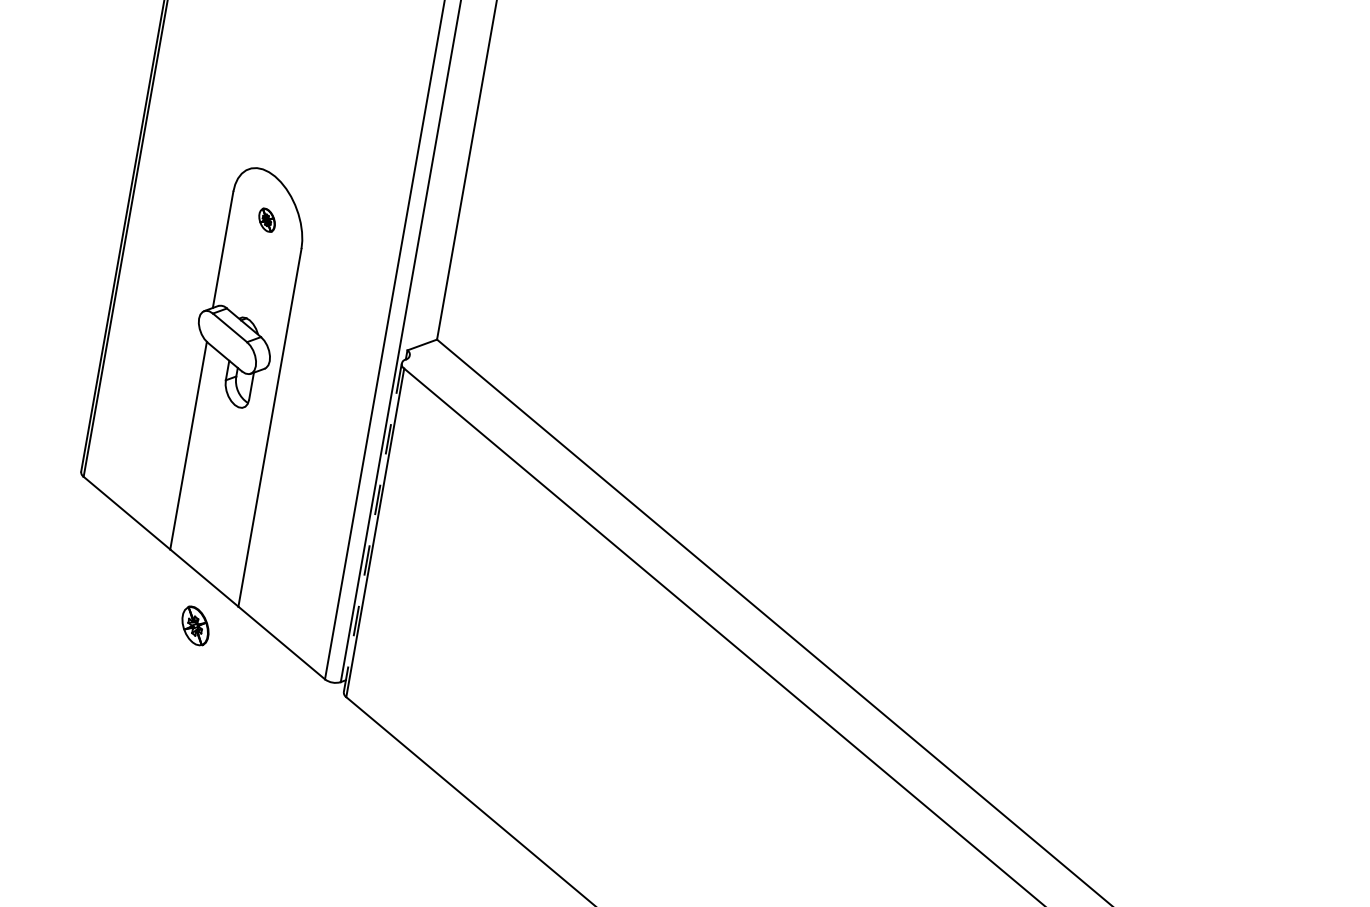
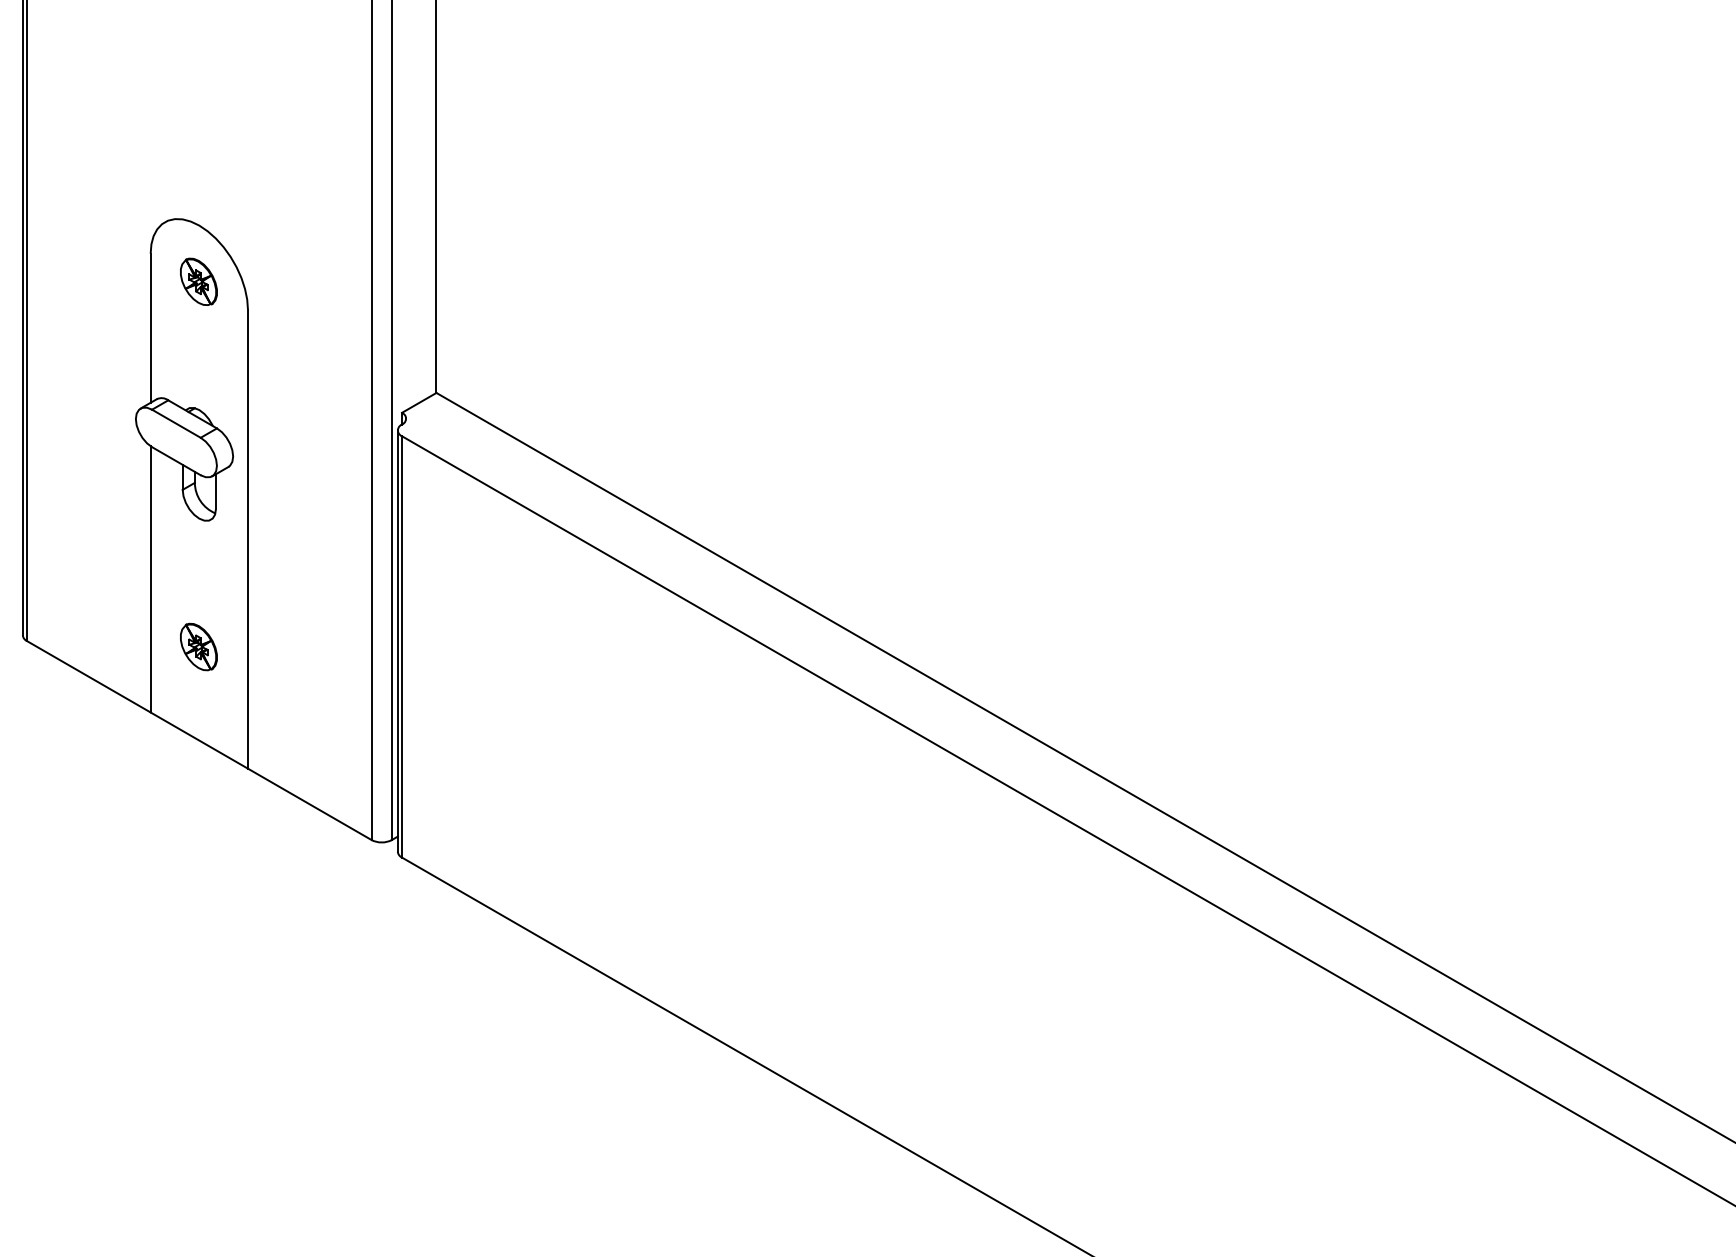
part: (266, 219) -> (198, 281), size x1.67
line: (372, 528) -> (397, 641), dashed -> solid
part: (195, 625) -> (198, 646), moved

